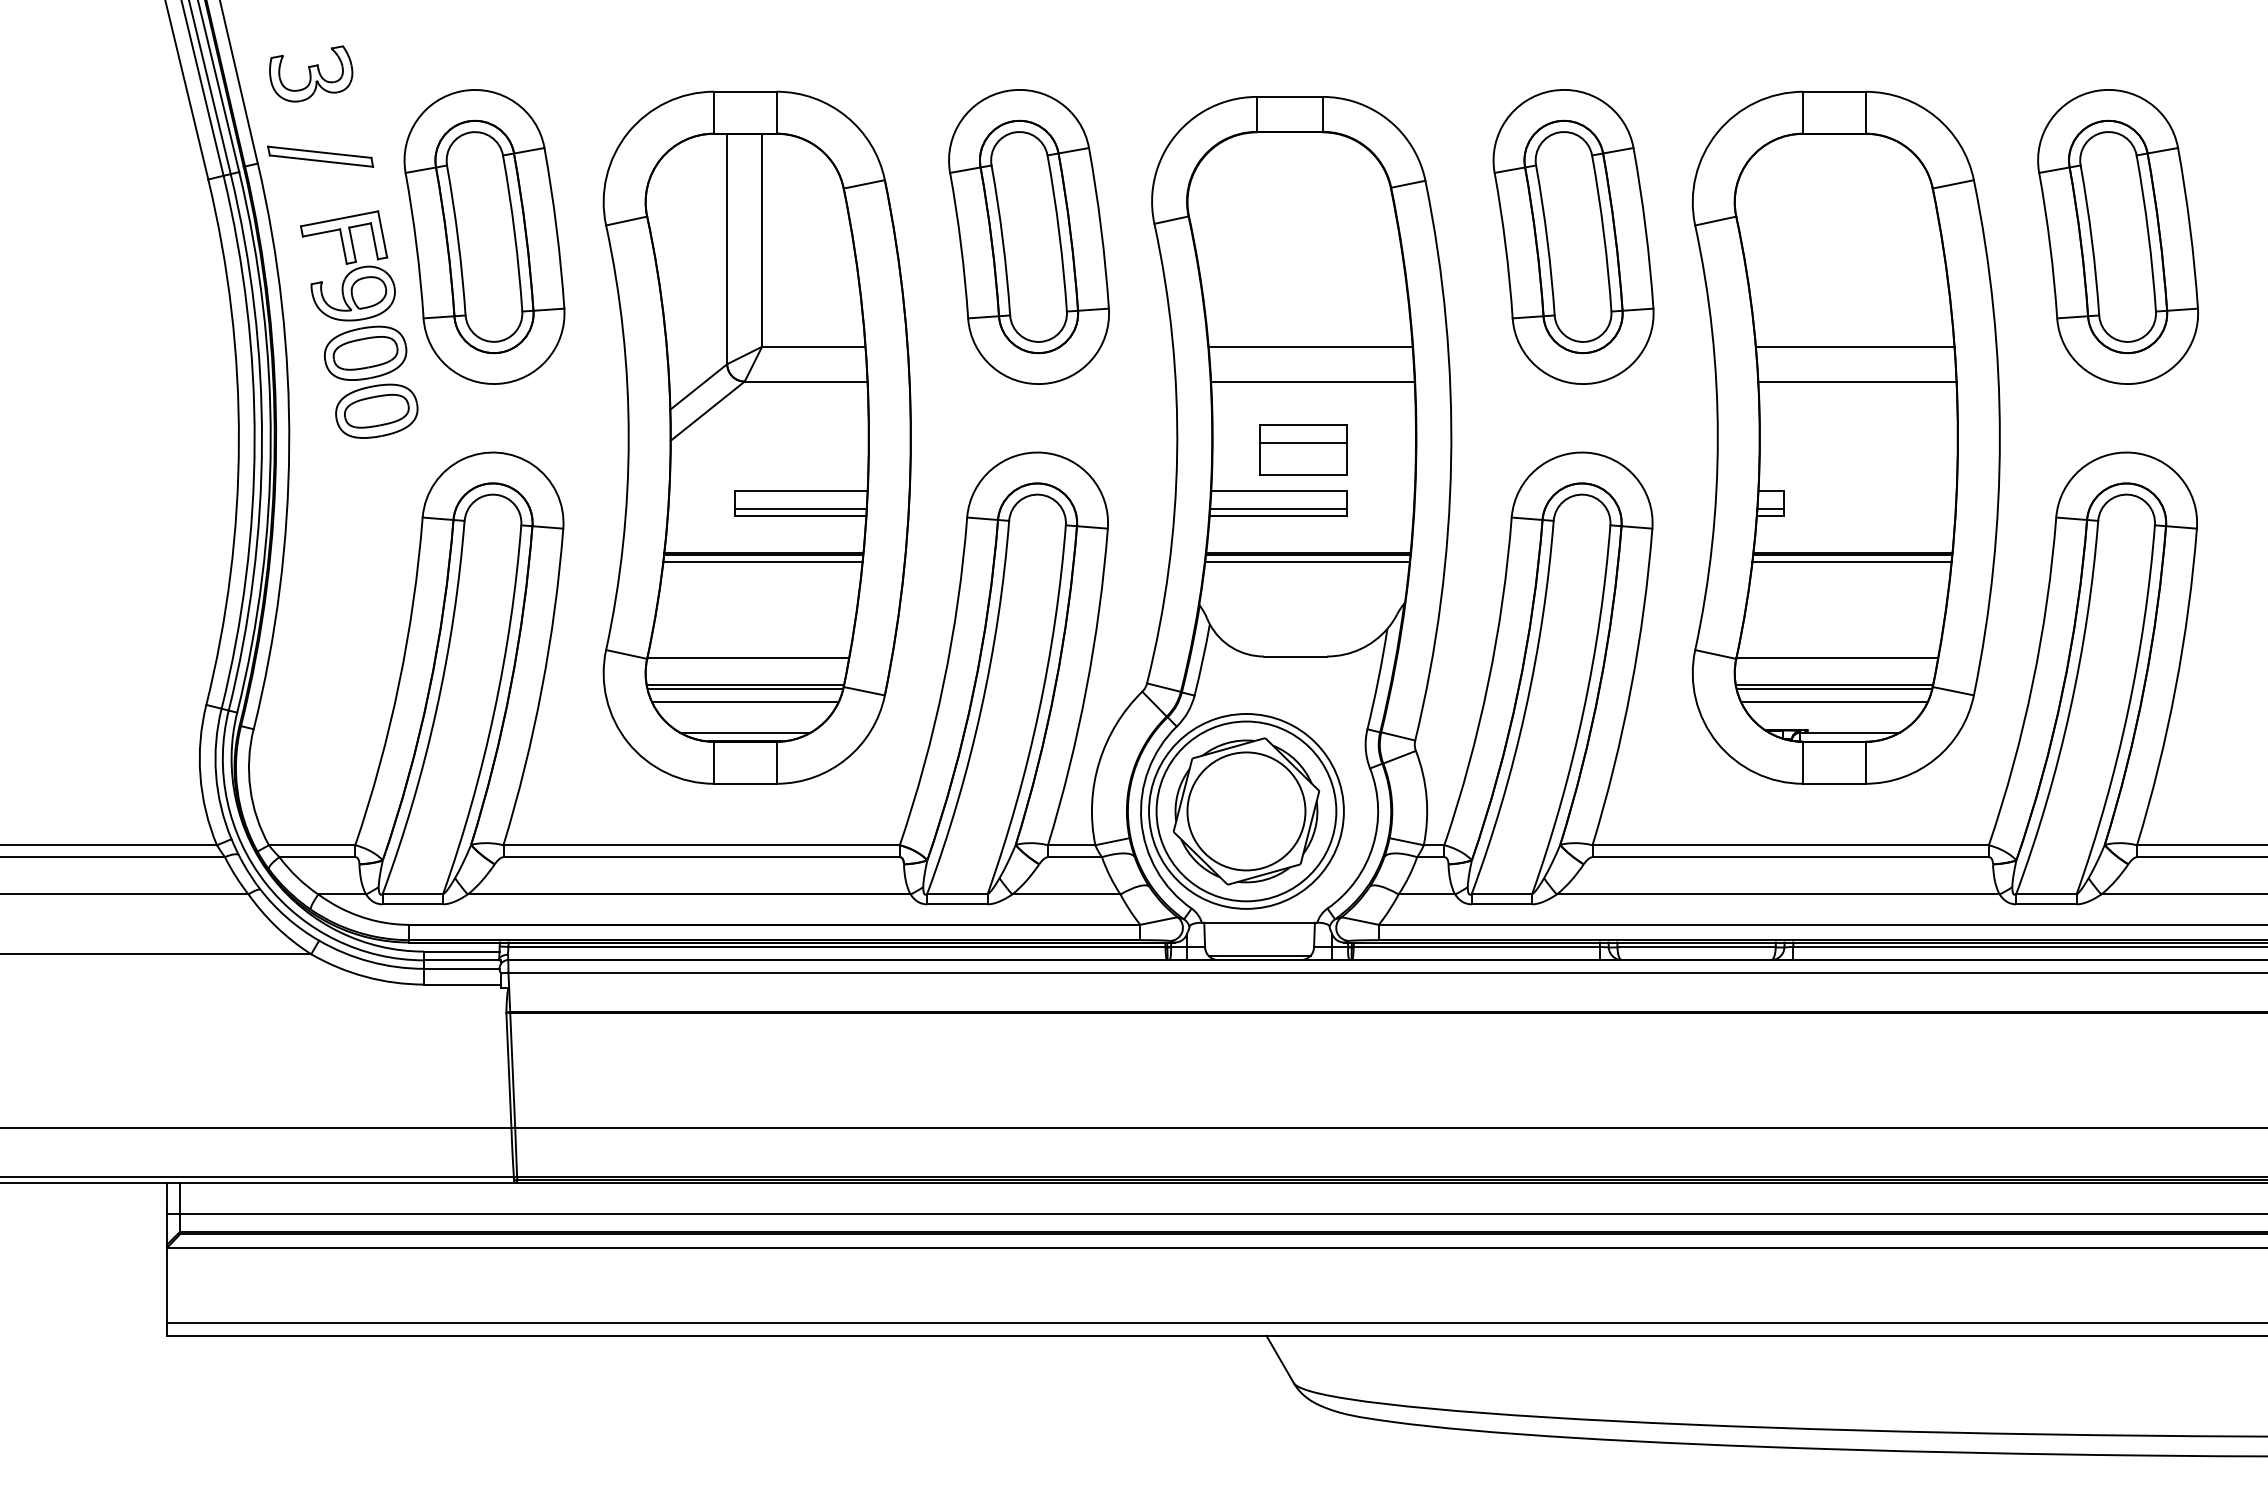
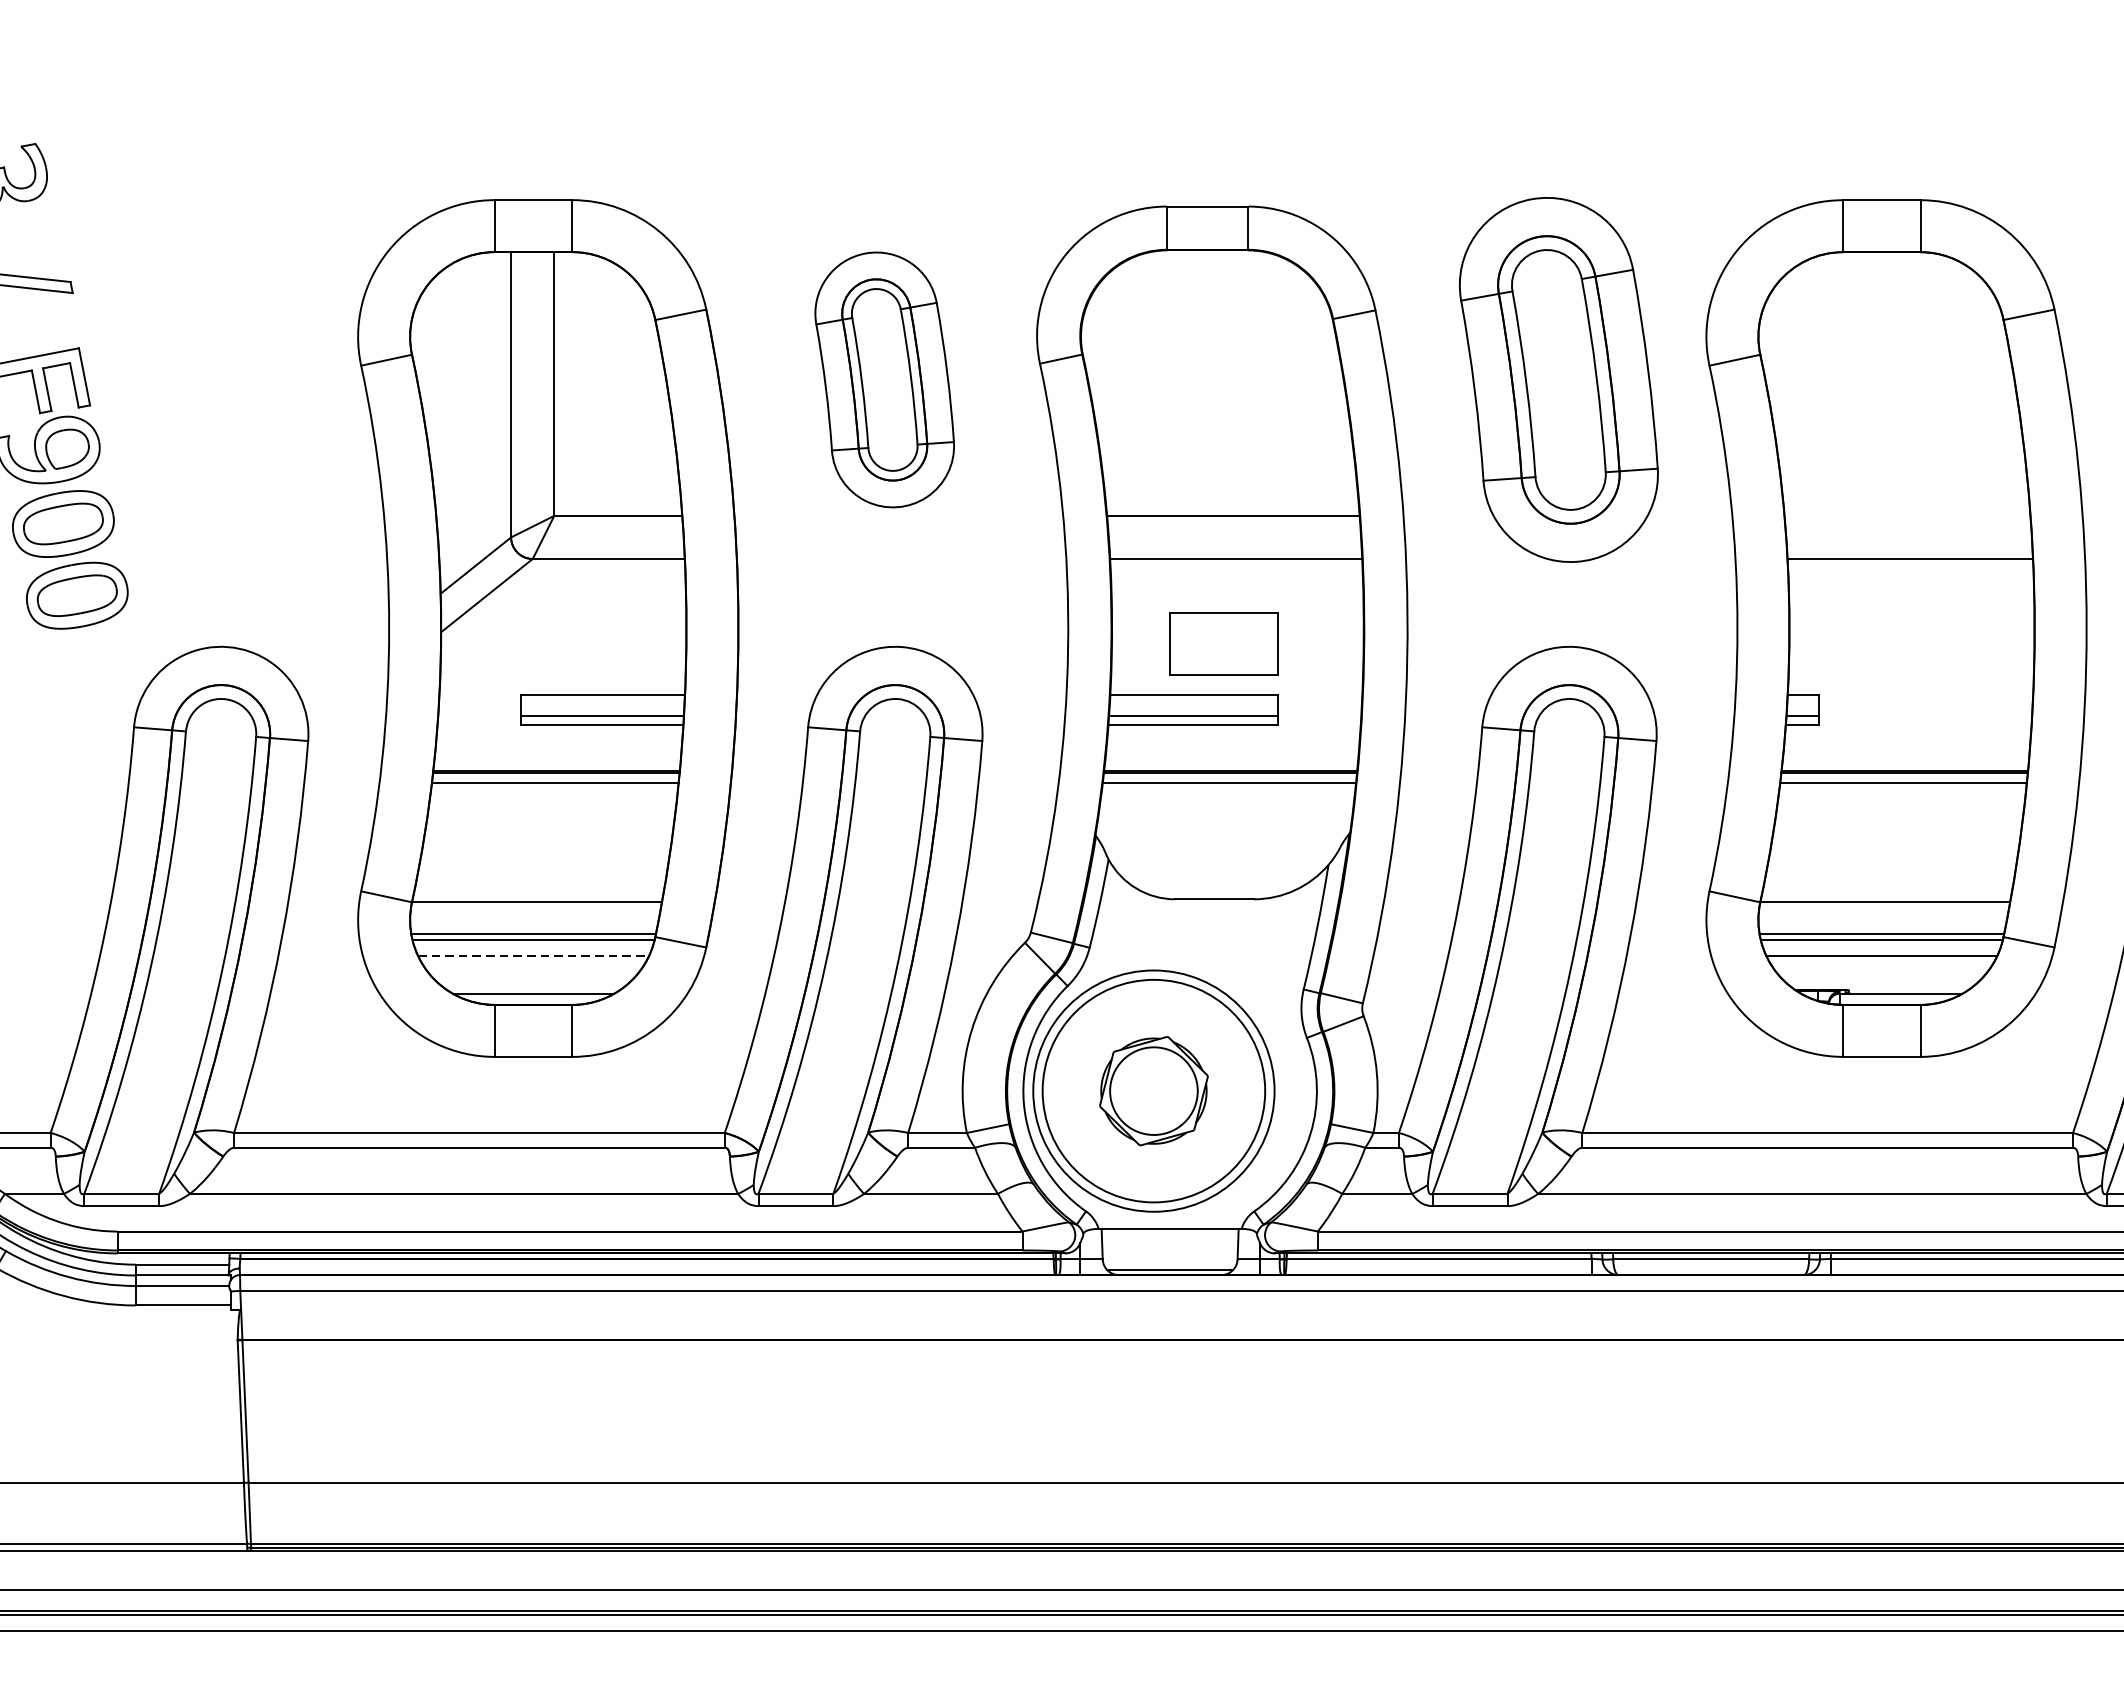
part: (484, 236) -> (210, 379), removed
part: (1028, 236) -> (884, 379), size x0.7
line: (1854, 346) -> (1906, 515), removed
line: (1302, 442) -> (1223, 634), removed
line: (745, 701) -> (533, 955), solid -> dashed
part: (1246, 811) -> (1153, 1091), size x0.6

